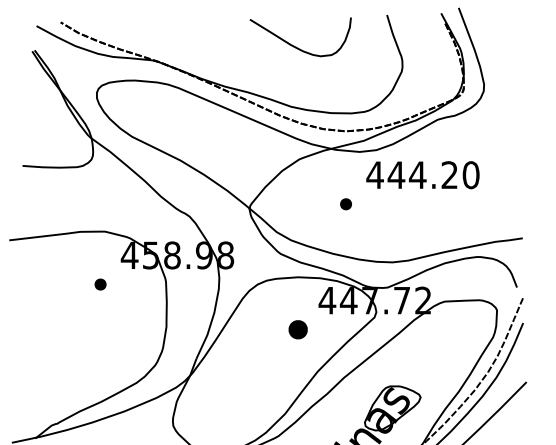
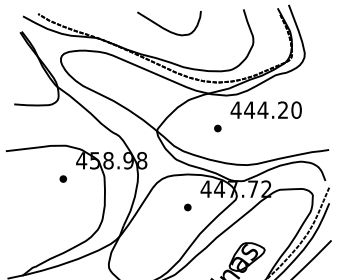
curve: (297, 46) -> (167, 29), moved
part: (297, 329) -> (187, 207), size x0.62

